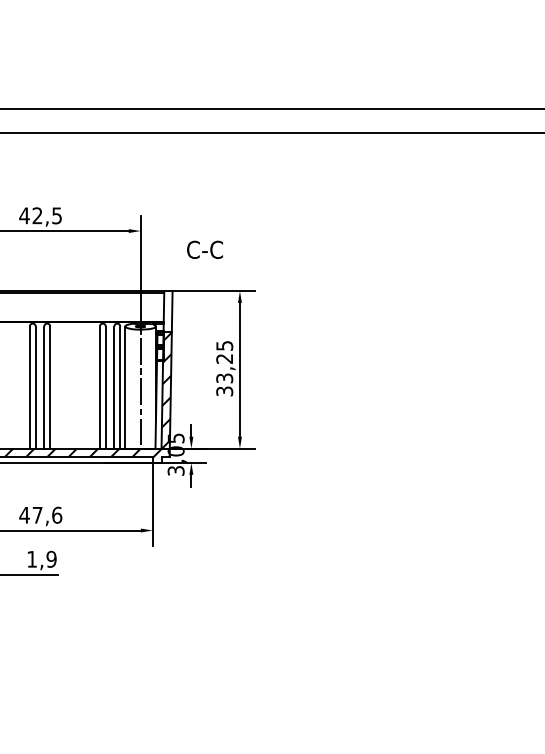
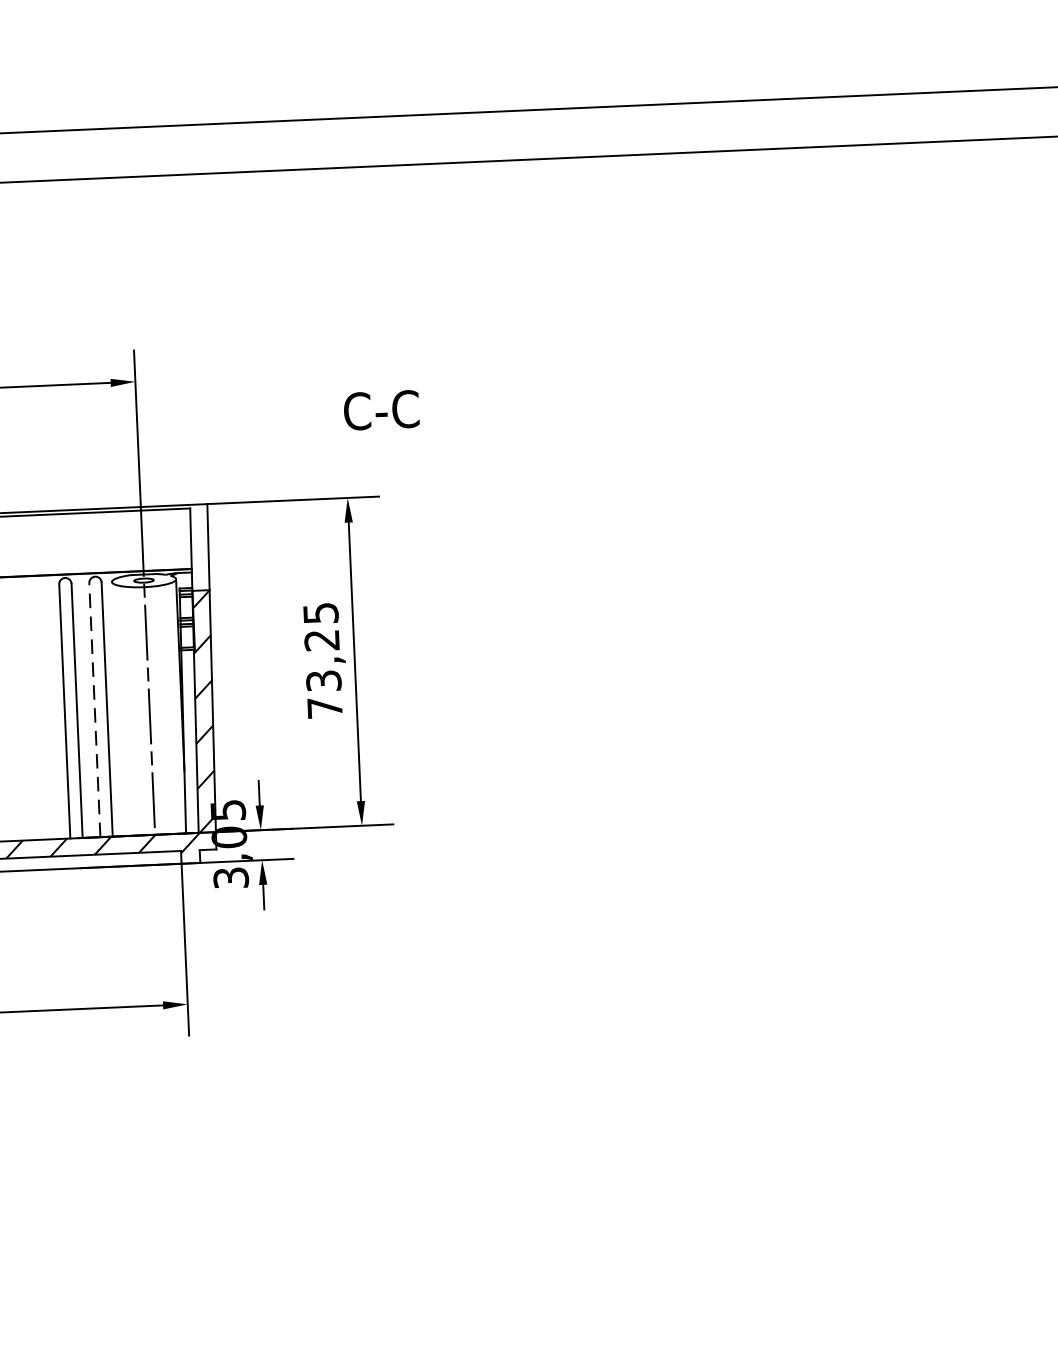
text: (204, 249) -> (380, 409), moved
line: (114, 387) -> (95, 709), solid -> dashed
line: (125, 387) -> (118, 708), removed
text: (224, 391) -> (324, 708), 33,25 -> 73,25

